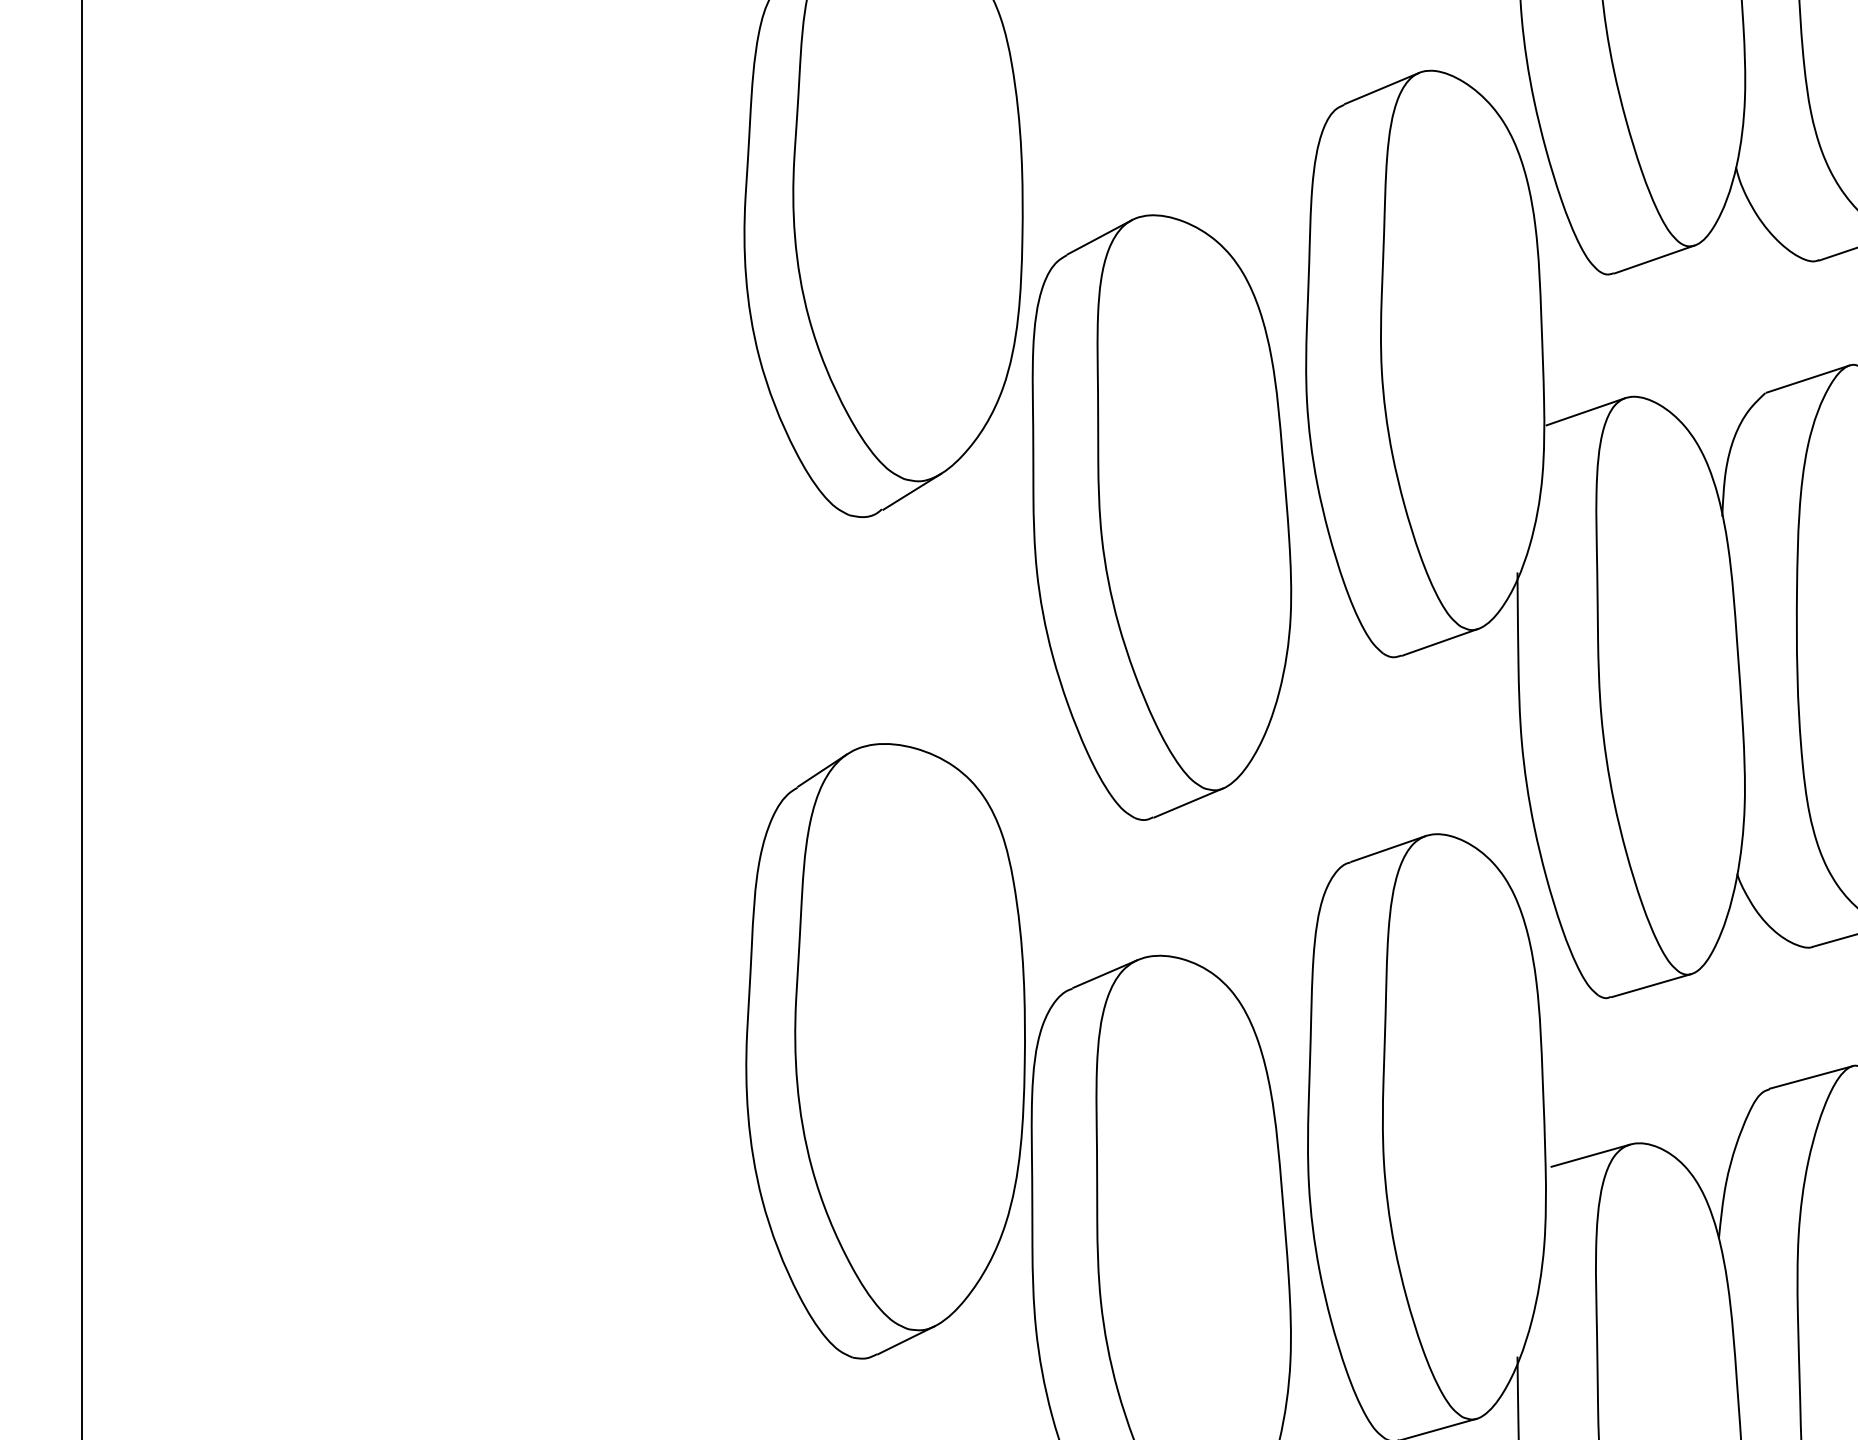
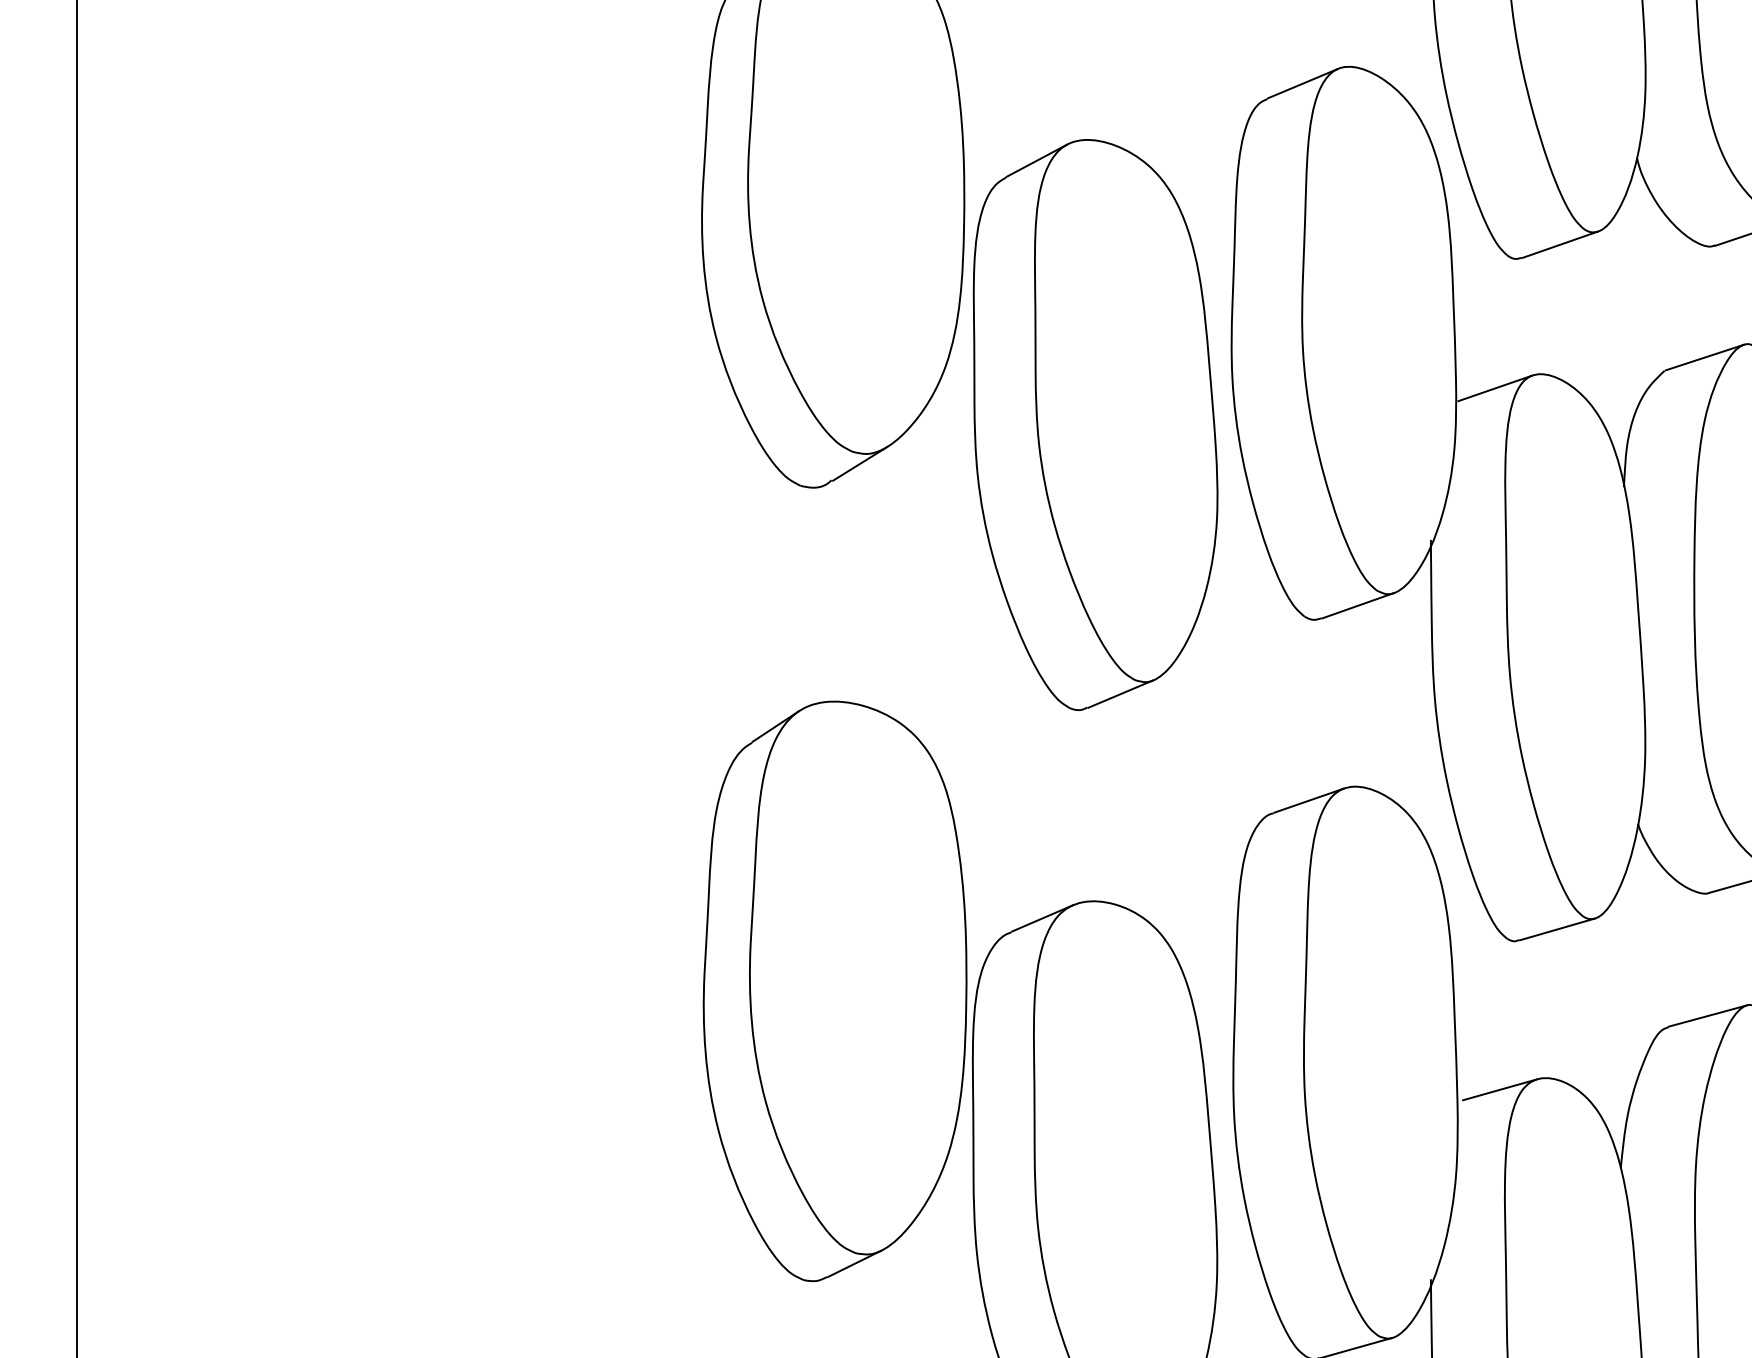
part: (1161, 517) -> (1095, 424), moved

